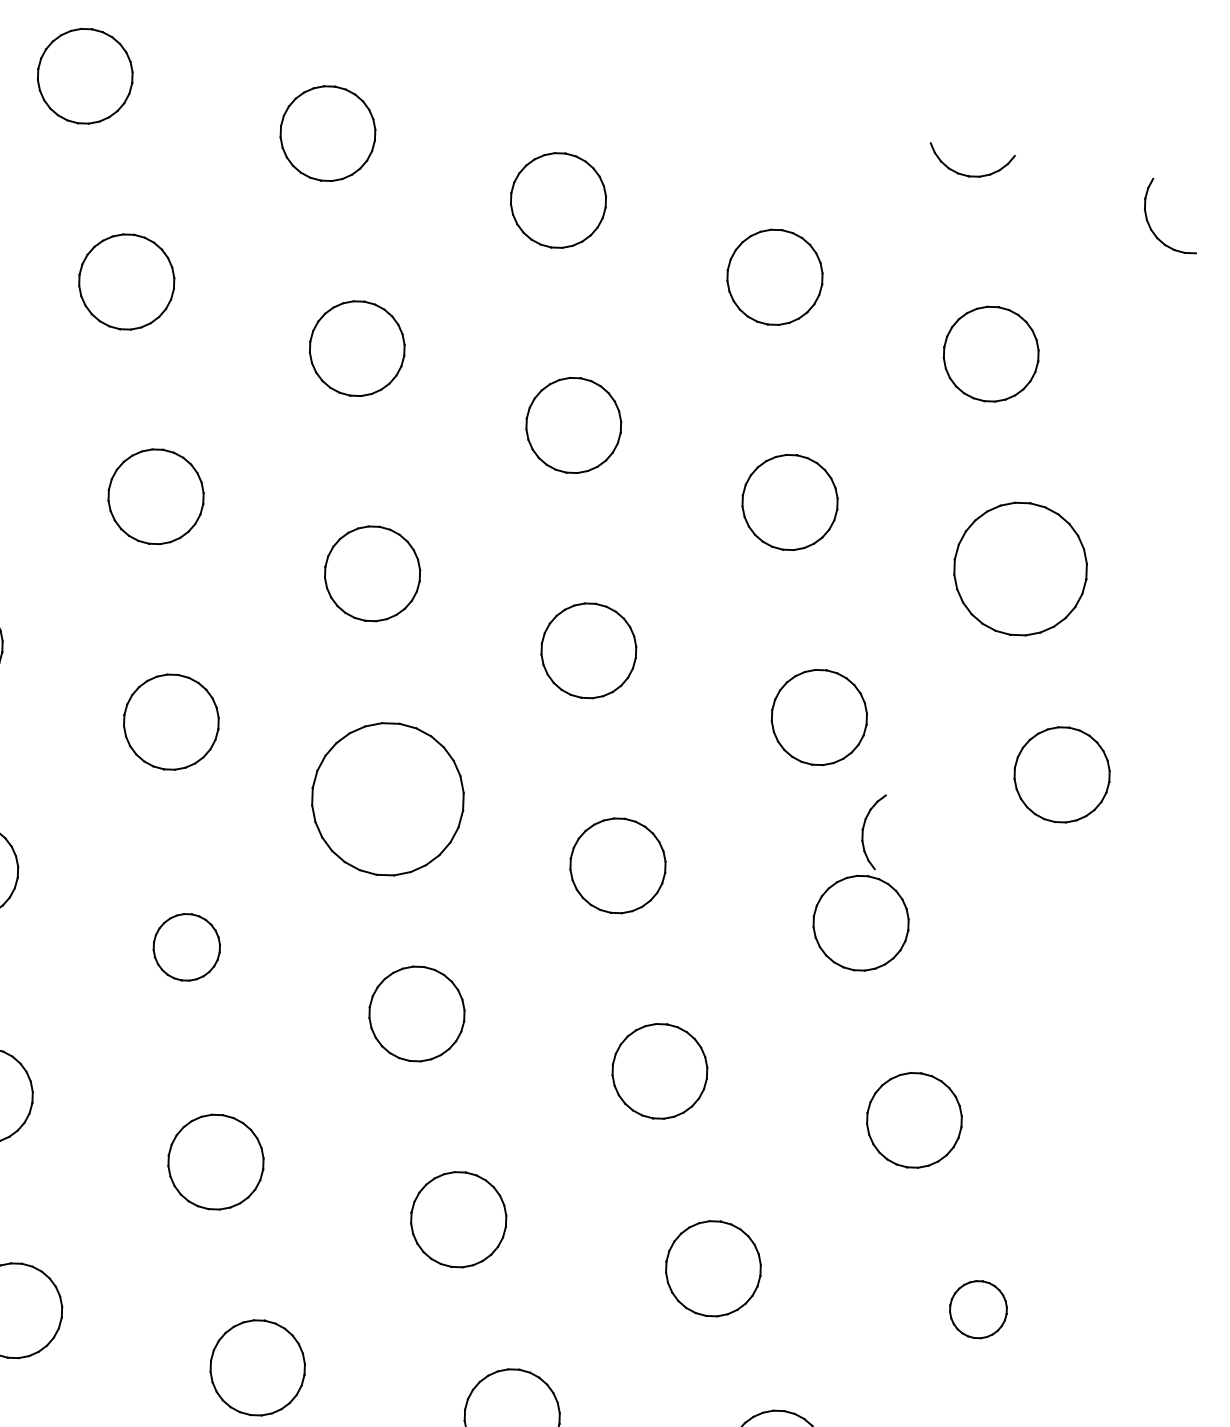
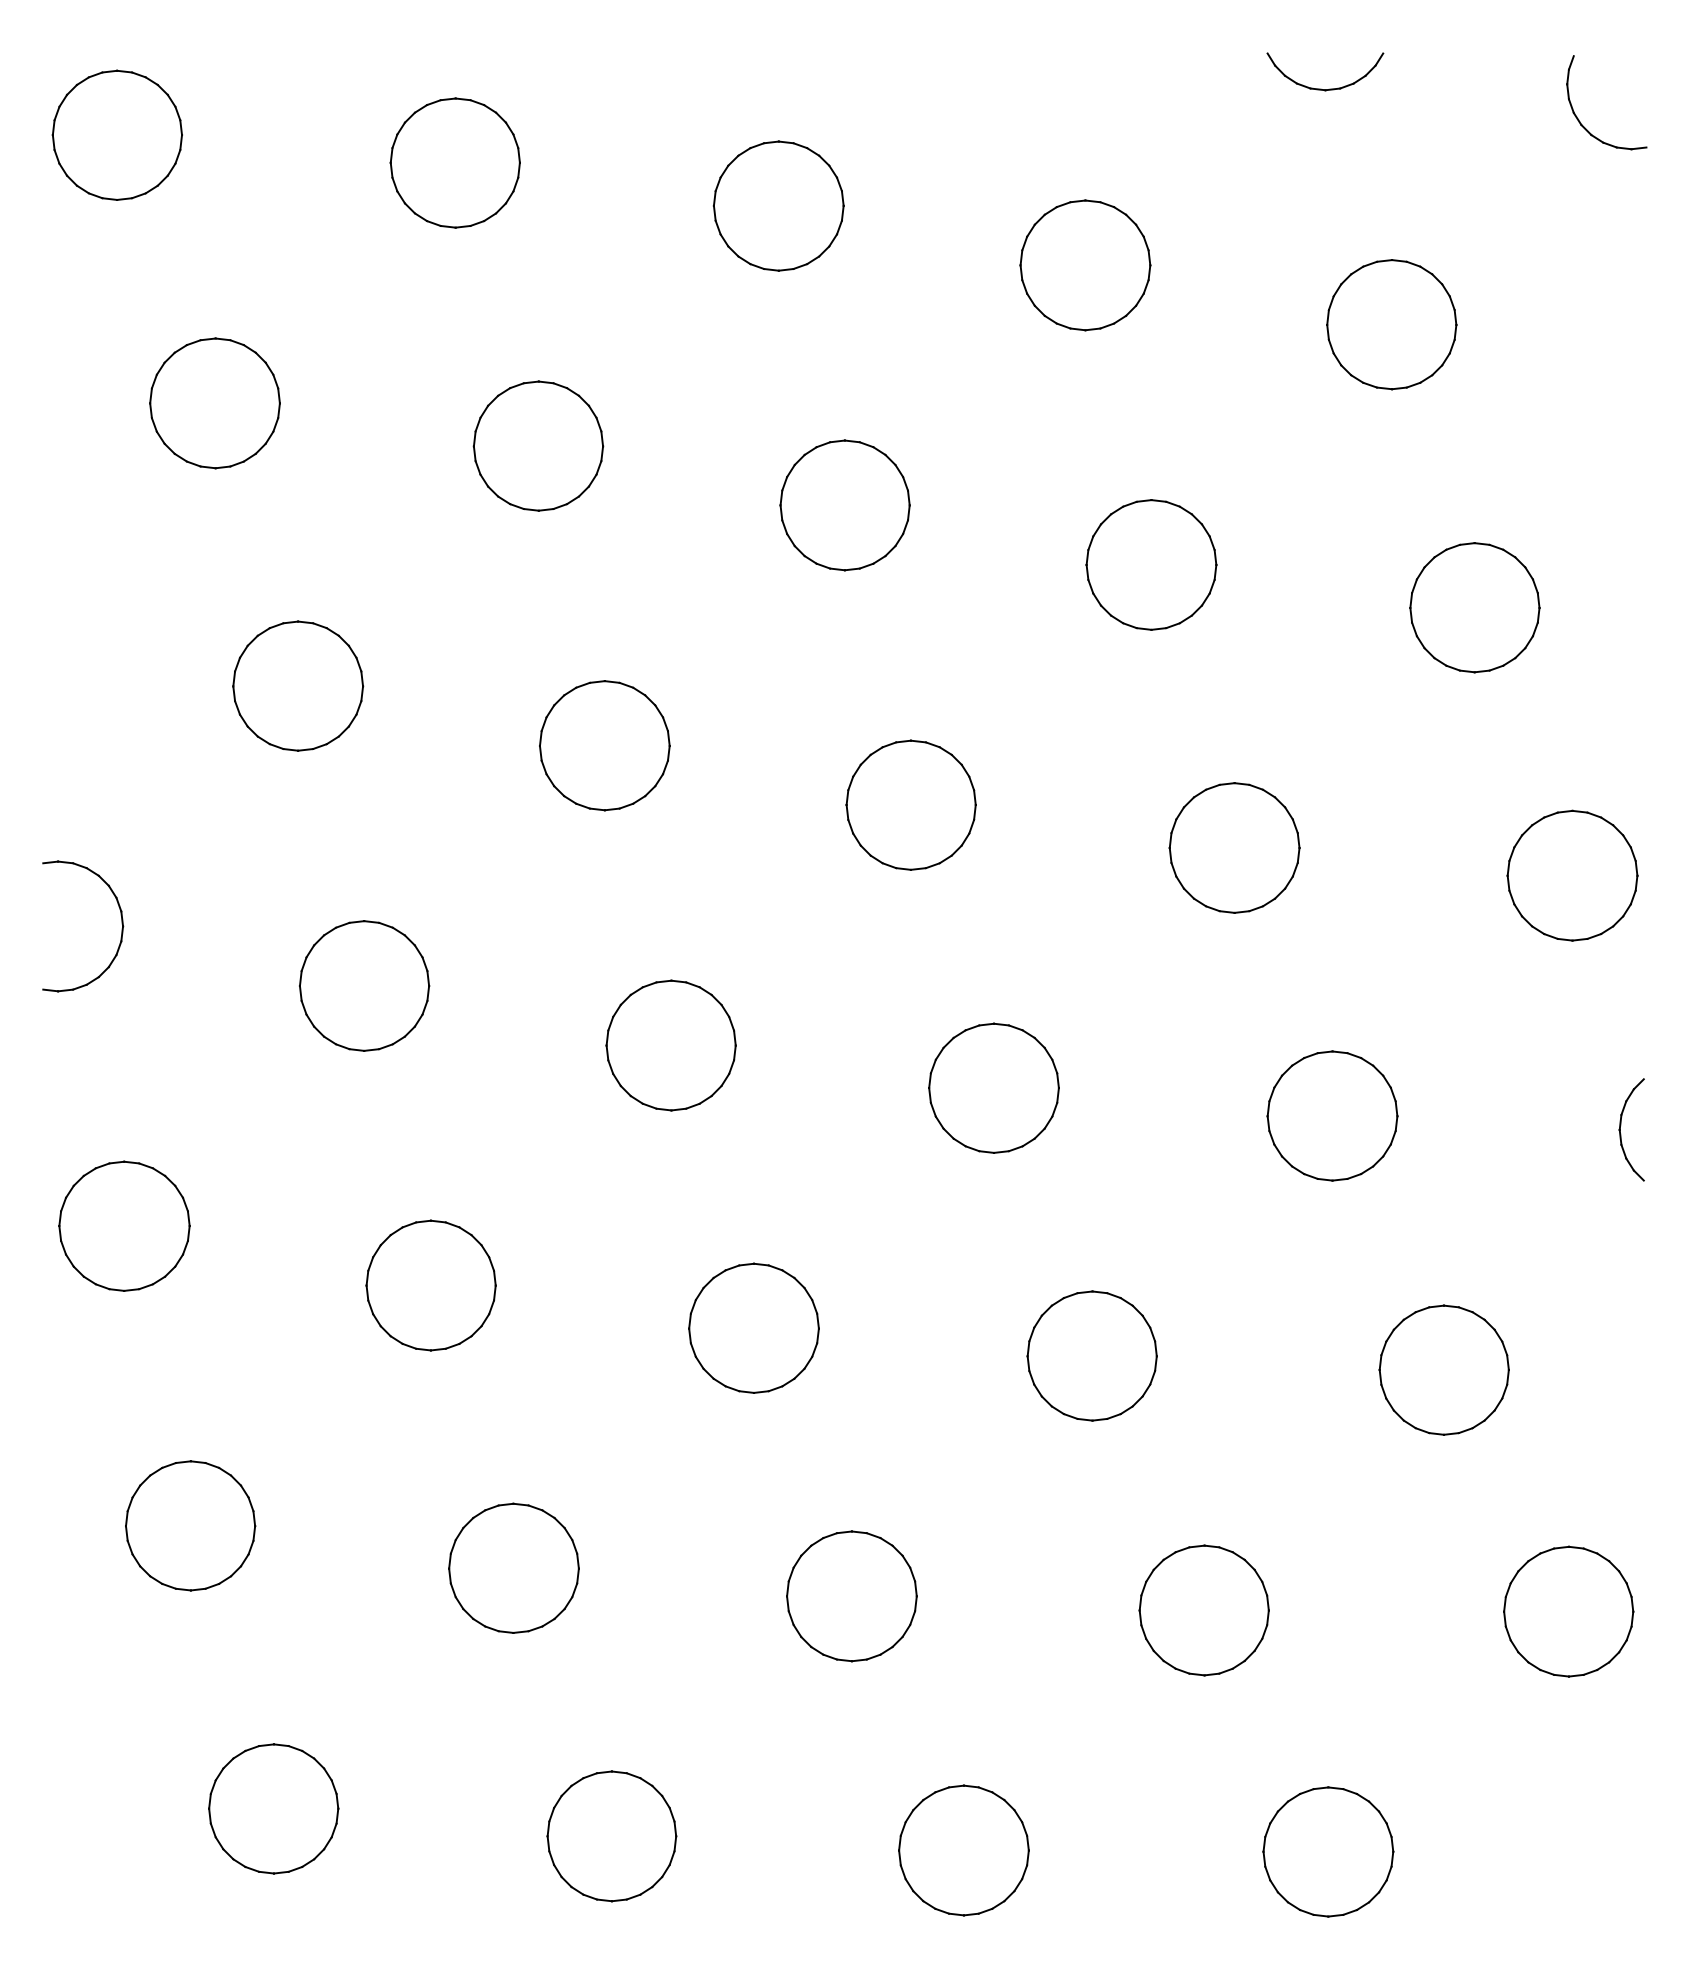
part: (1020, 568) -> (1474, 607), size x0.71
part: (387, 799) -> (670, 1045), size x0.62
part: (864, 826) -> (1621, 1125), moved
part: (186, 947) -> (430, 1285), size x1.43
part: (978, 1309) -> (1568, 1611), size x1.67

